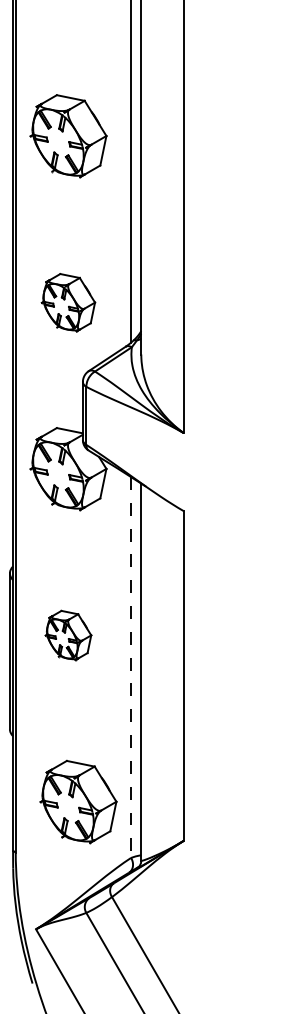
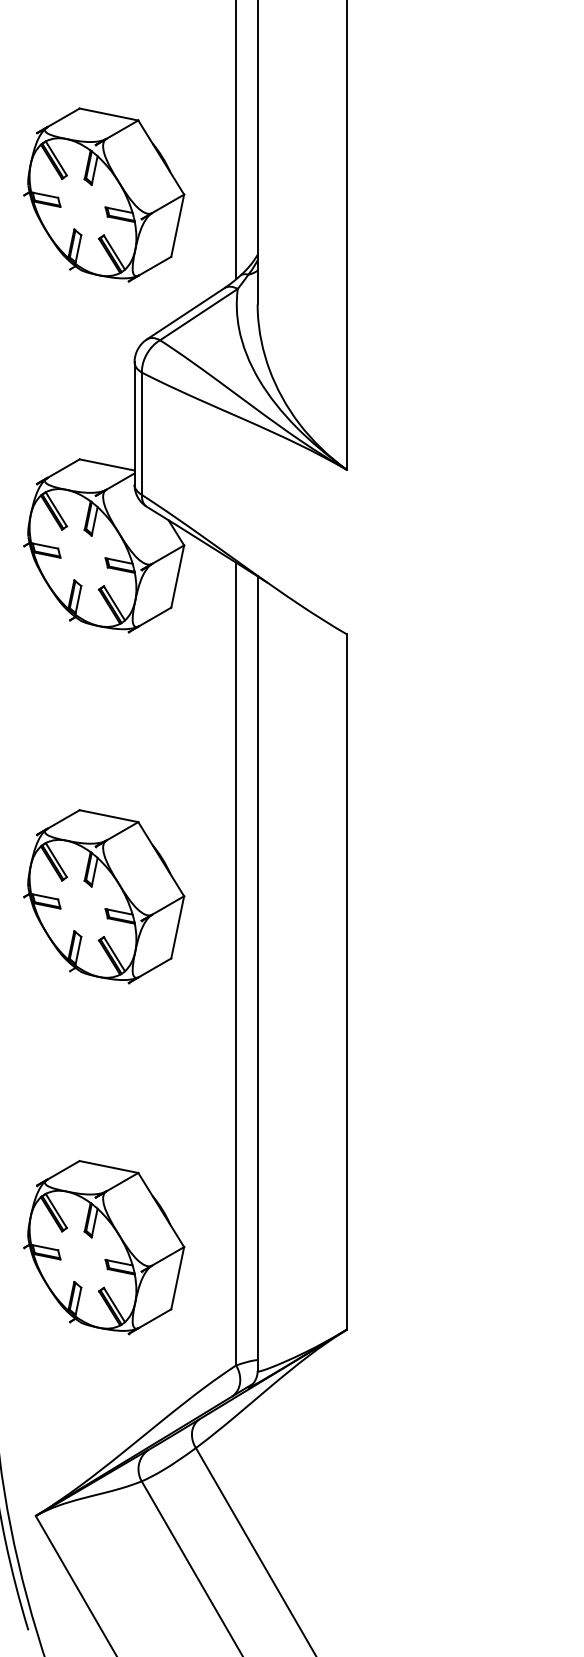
part: (68, 302) -> (104, 194), size x1.43
part: (68, 635) -> (104, 896), size x1.67
line: (131, 668) -> (236, 966), dashed -> solid
part: (78, 801) -> (104, 1246), moved

